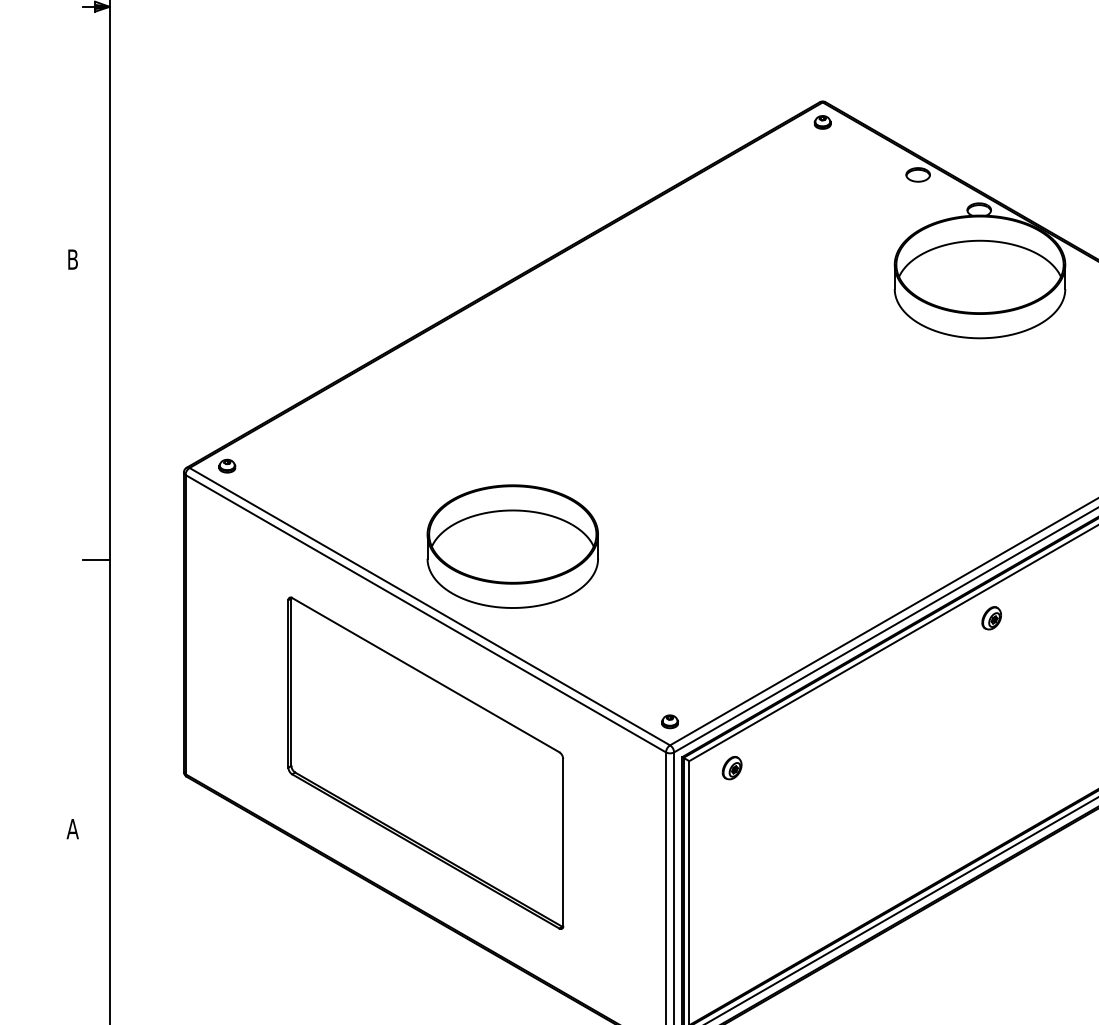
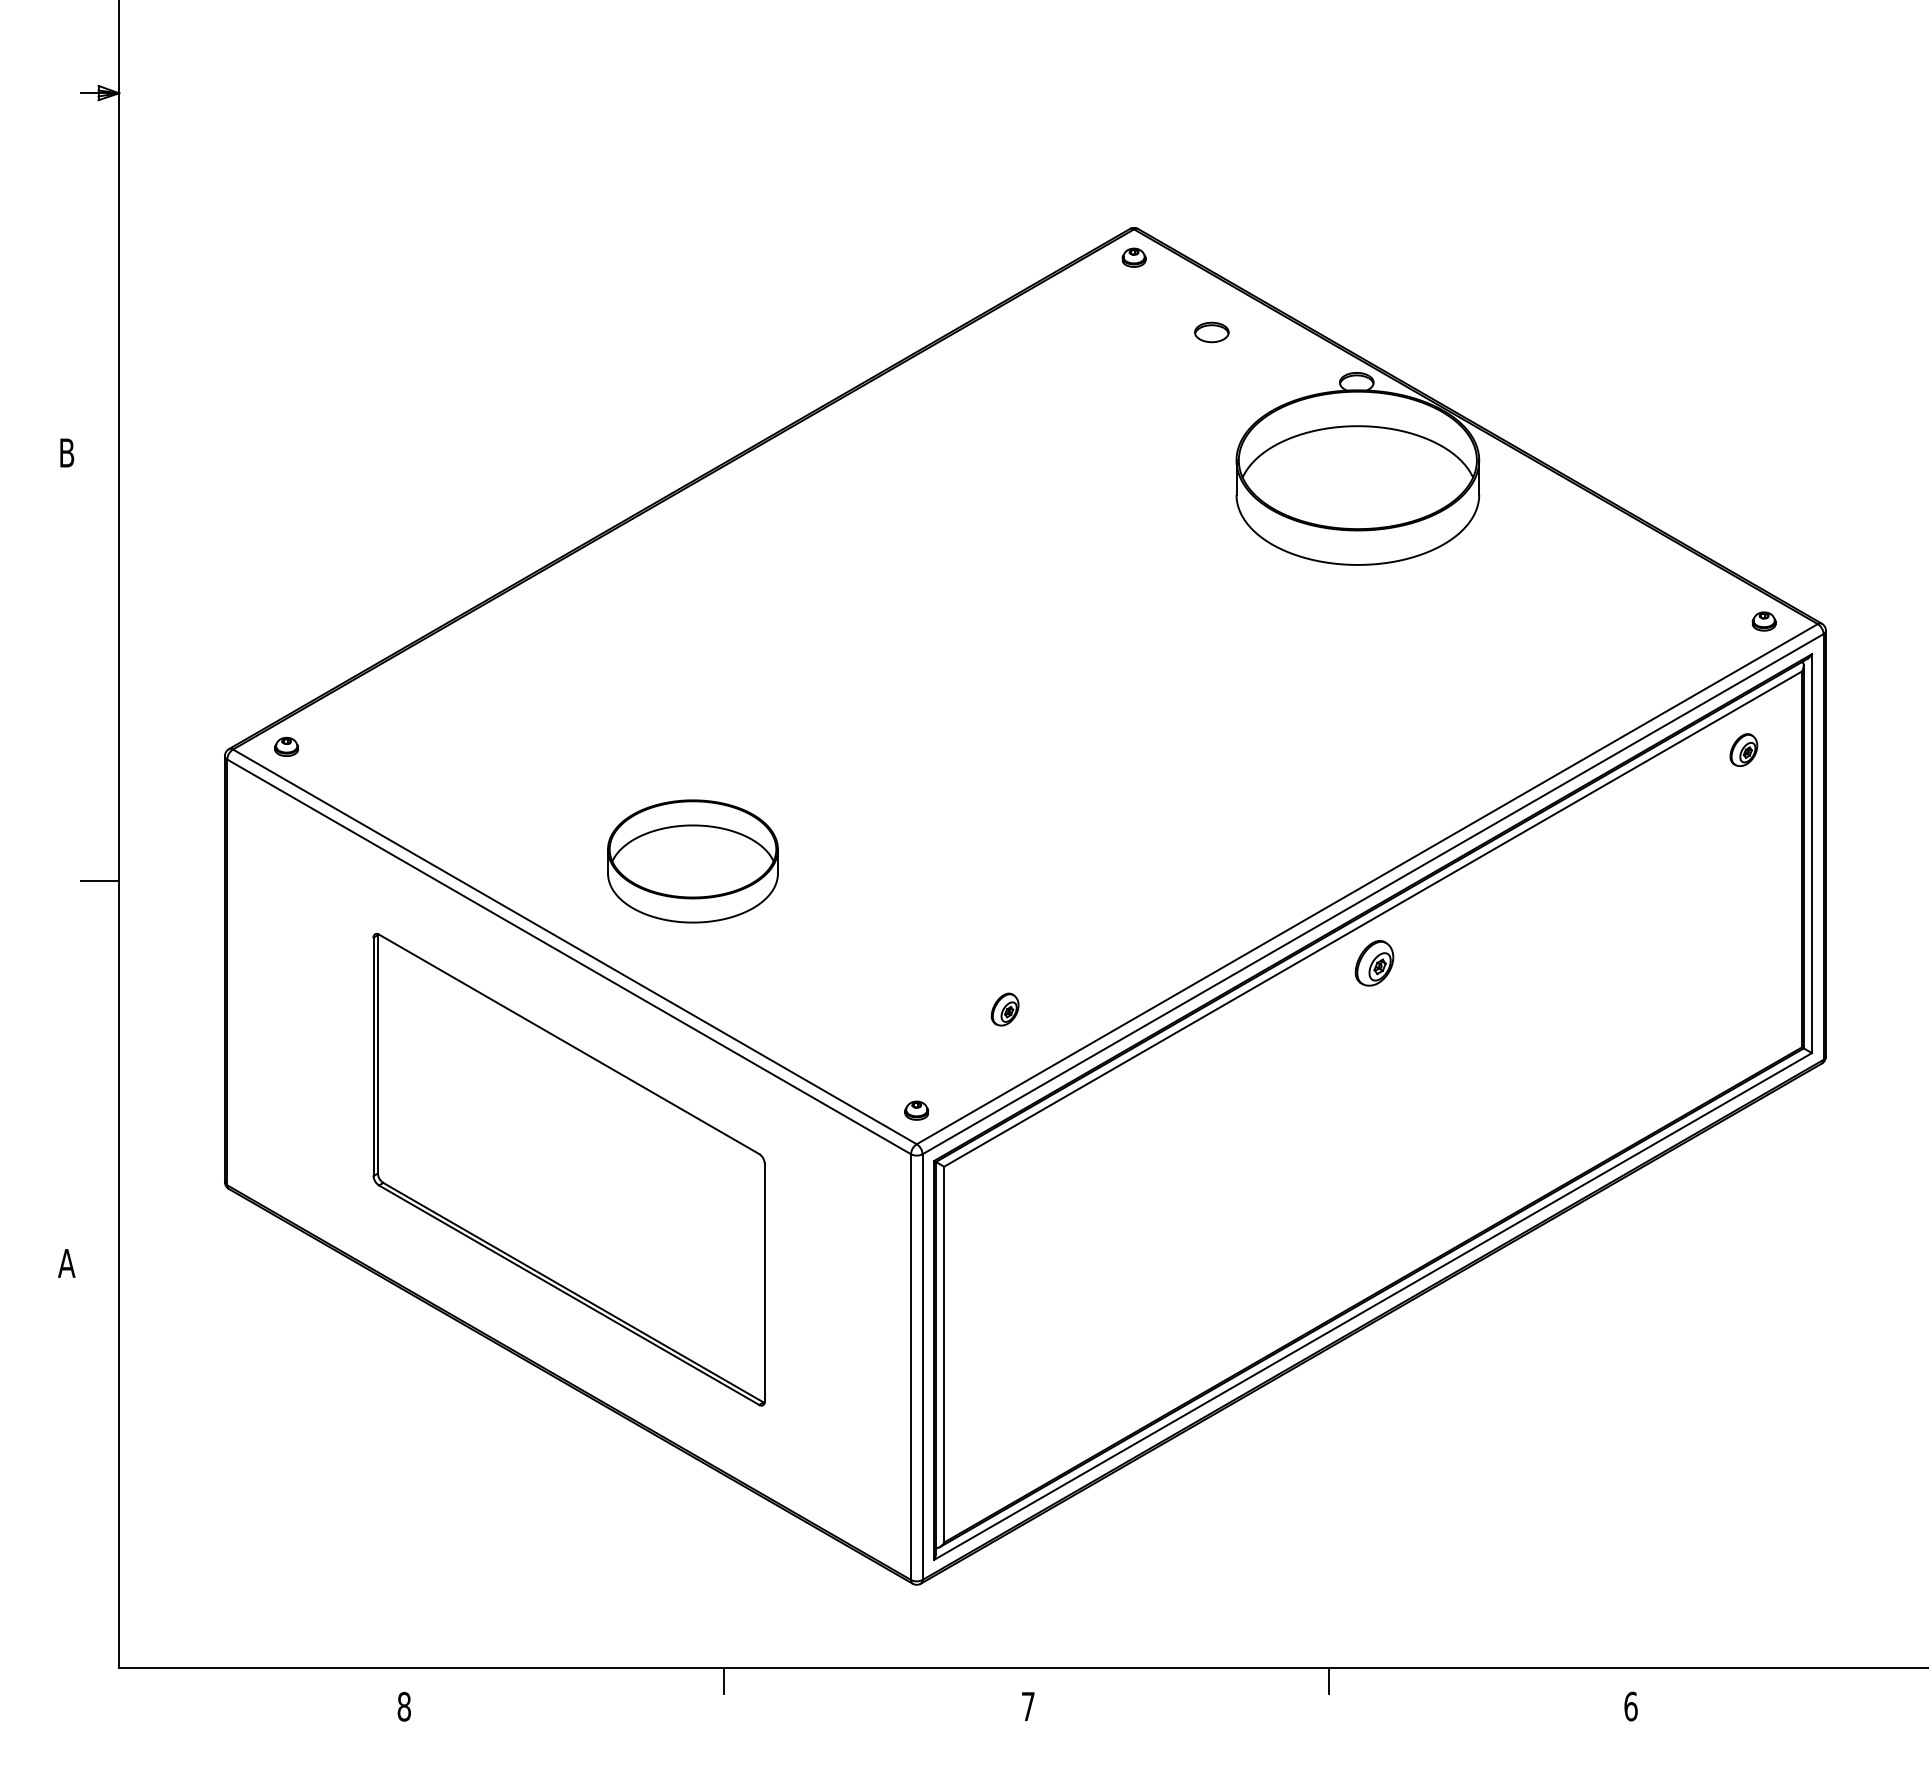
part: (917, 174) -> (1211, 332), moved
part: (512, 546) -> (692, 861), size x0.7
part: (991, 618) -> (1374, 963), size x1.4
part: (731, 768) -> (1004, 1009), moved

